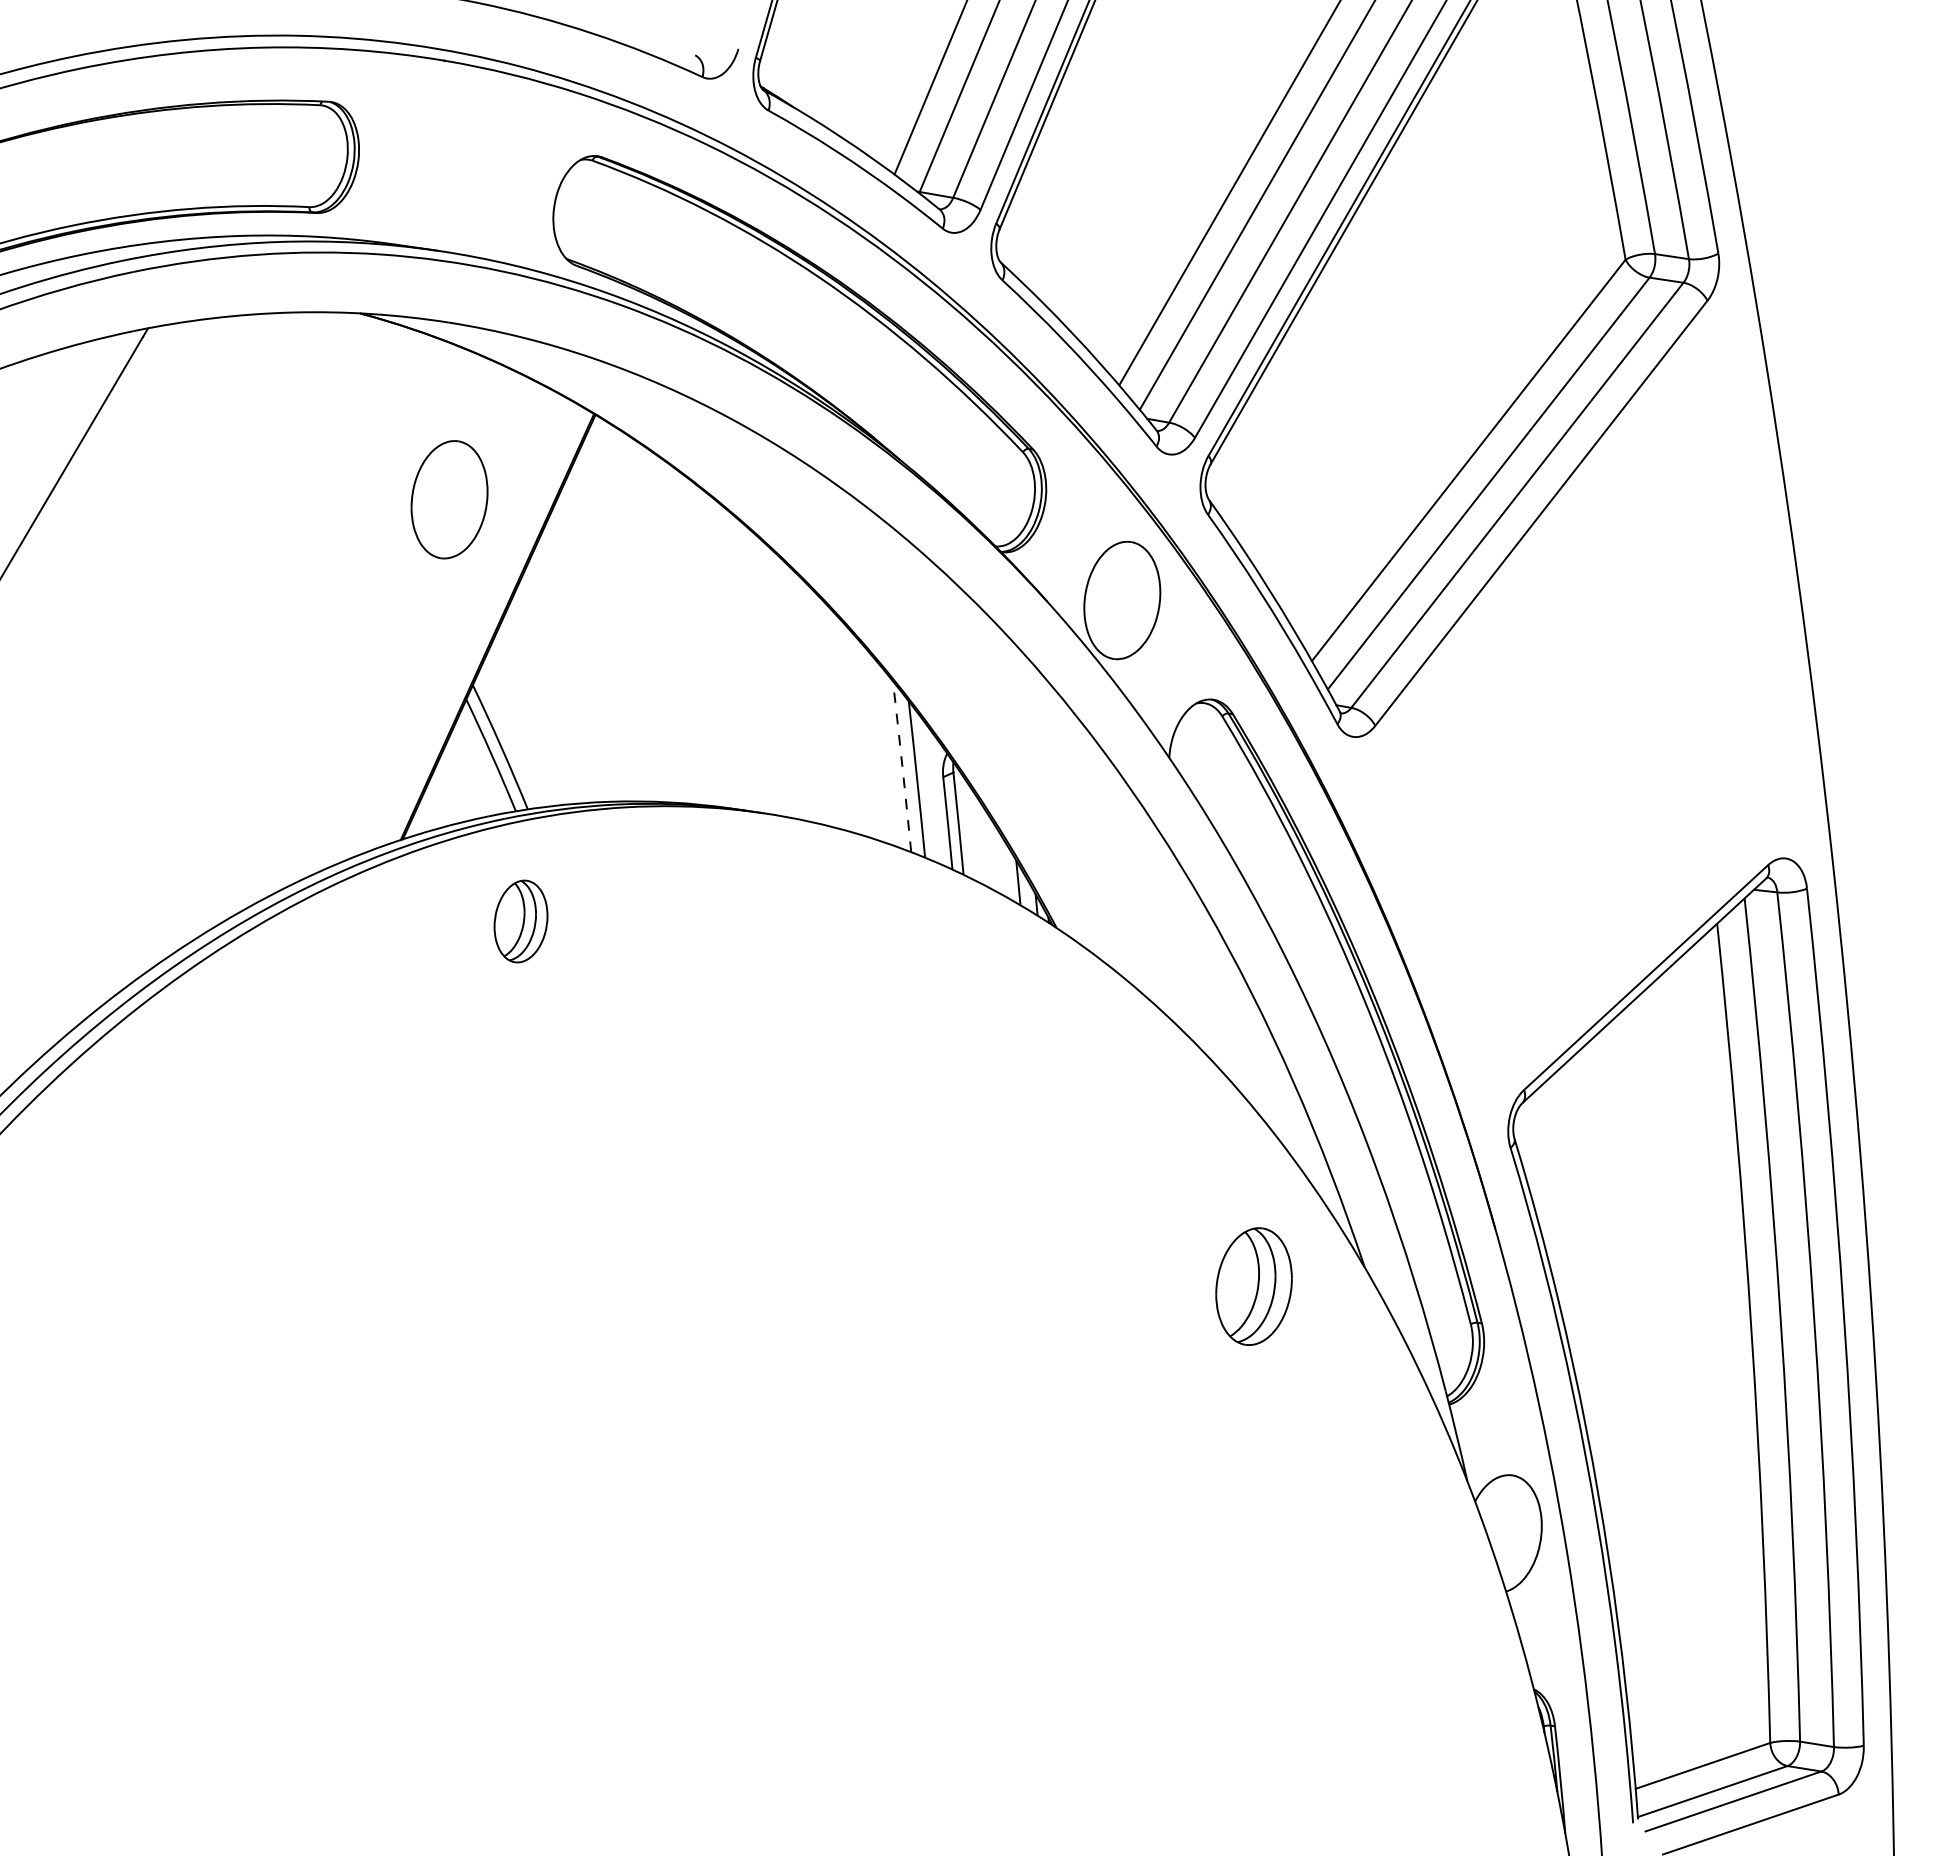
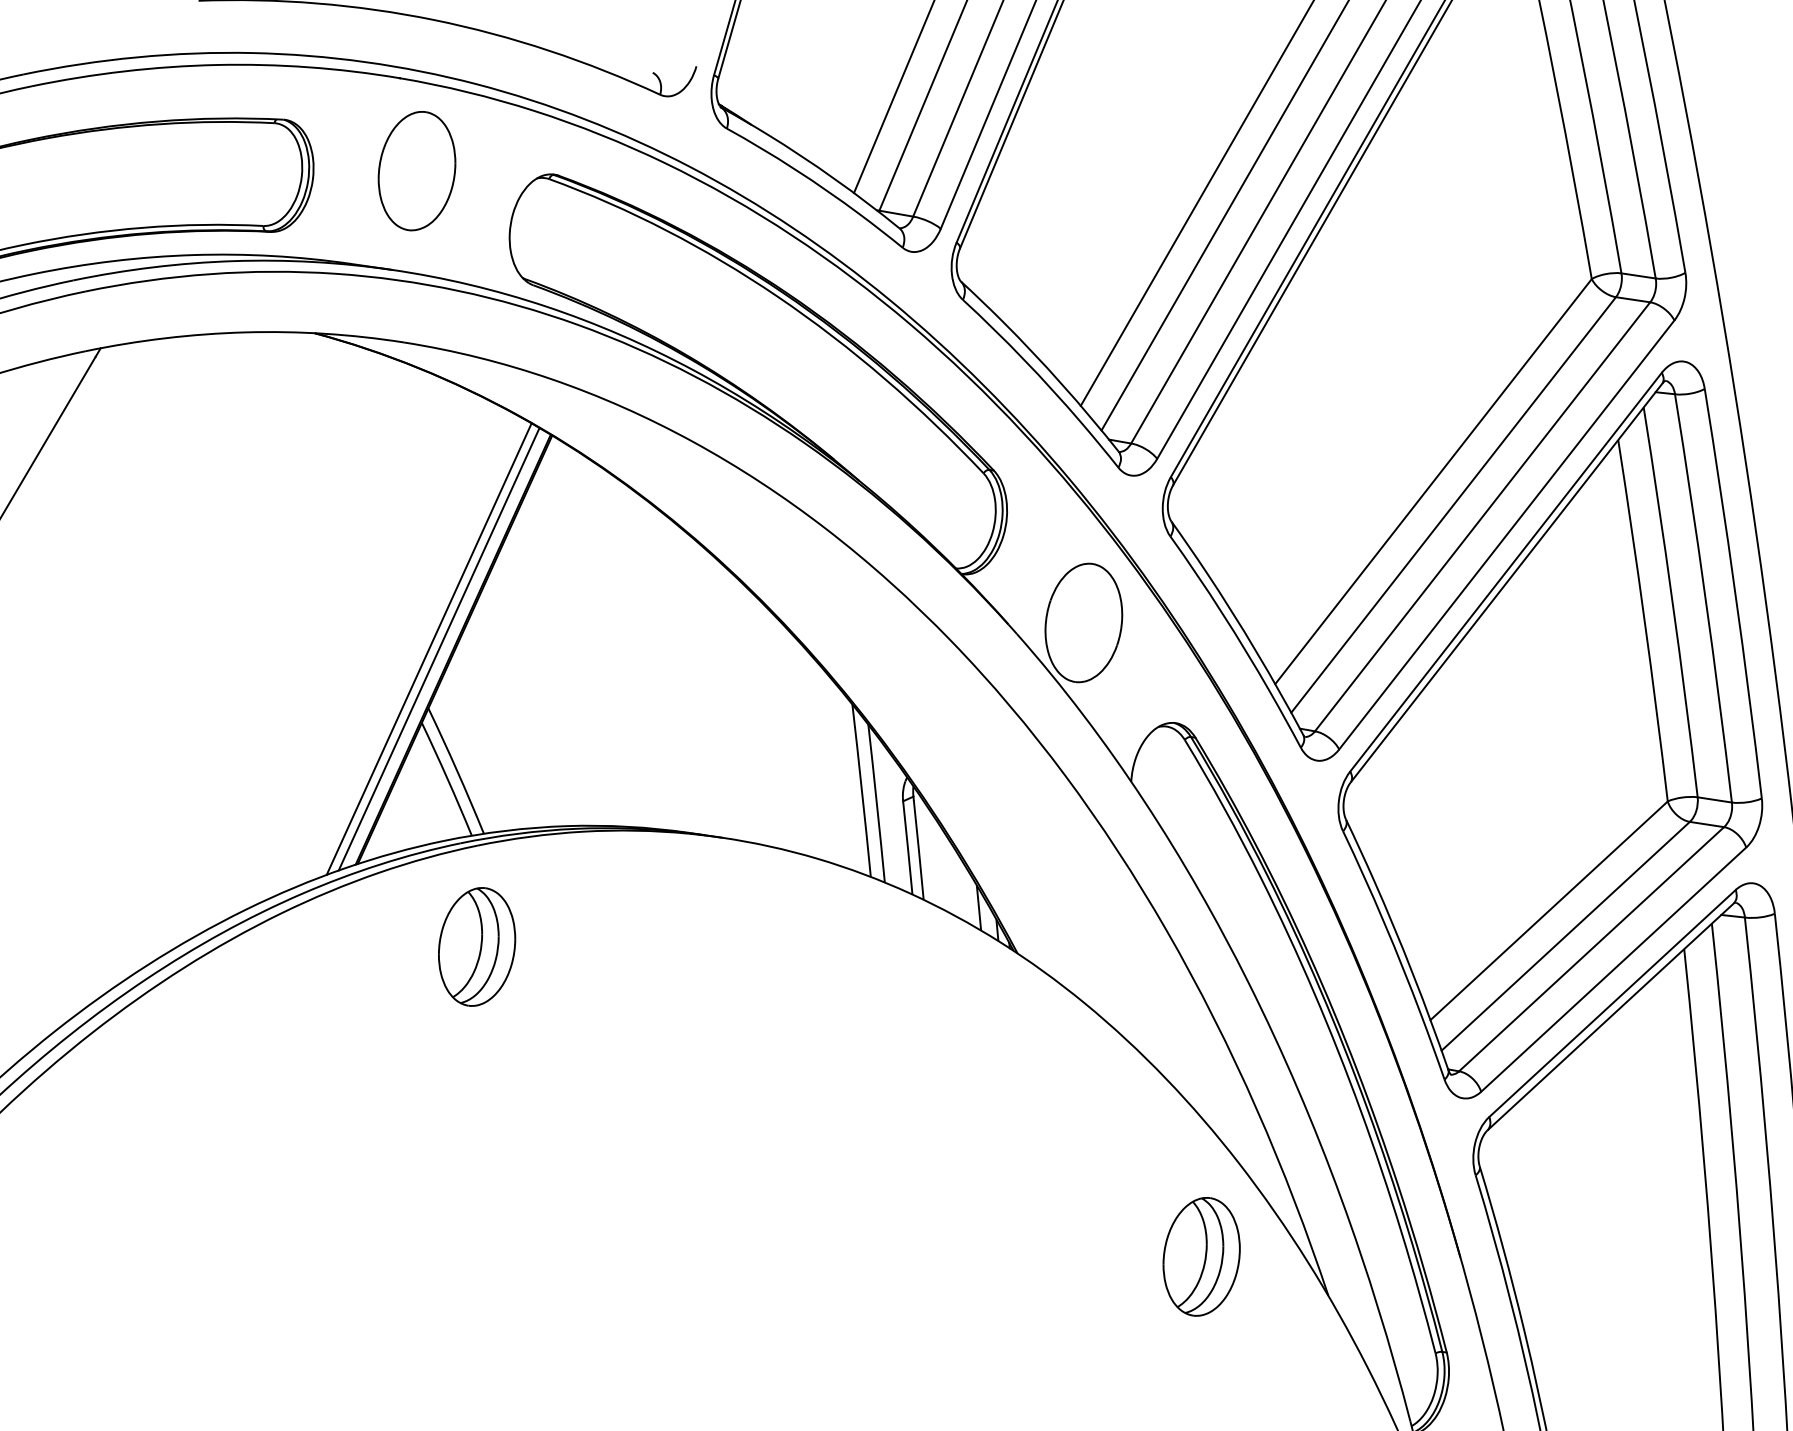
part: (449, 499) -> (416, 170), moved
line: (473, 626) -> (429, 649), added
line: (483, 626) -> (439, 649), added
part: (1584, 706) -> (1550, 729), added
arc: (902, 766) -> (862, 790), dashed -> solid
part: (520, 921) -> (476, 946), size x1.43
part: (1253, 1286) -> (1201, 1256), moved

